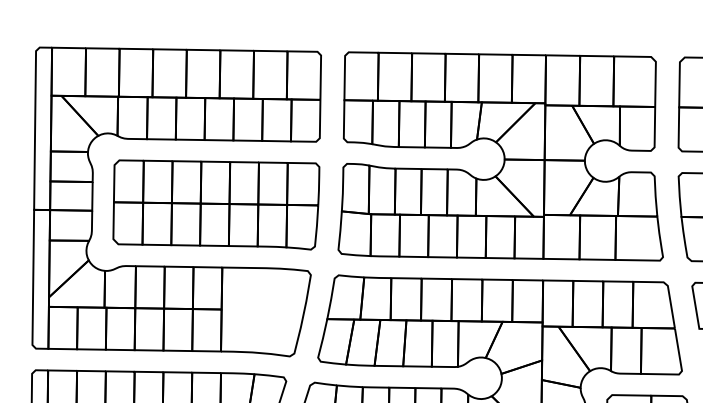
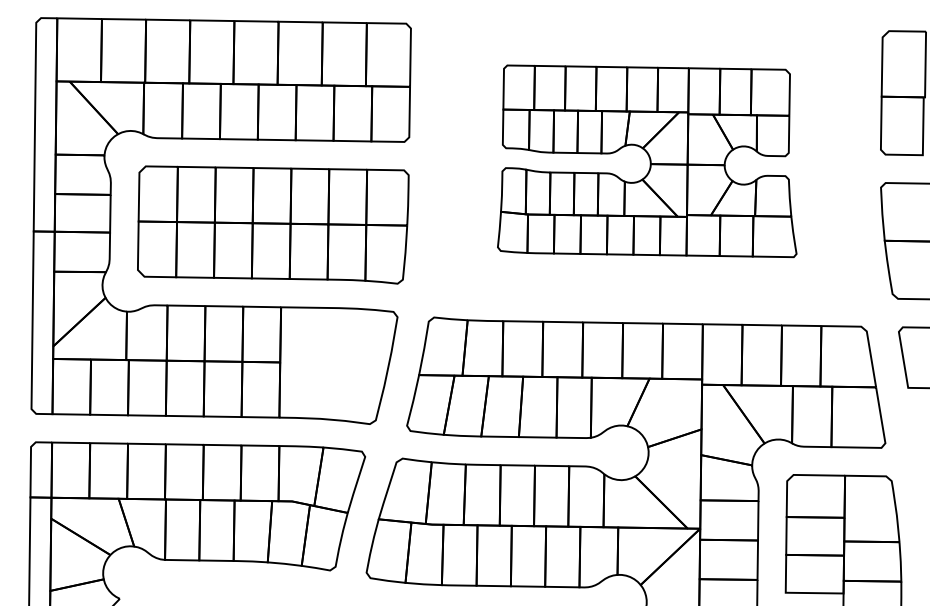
part: (501, 156) -> (647, 161), size x0.7

